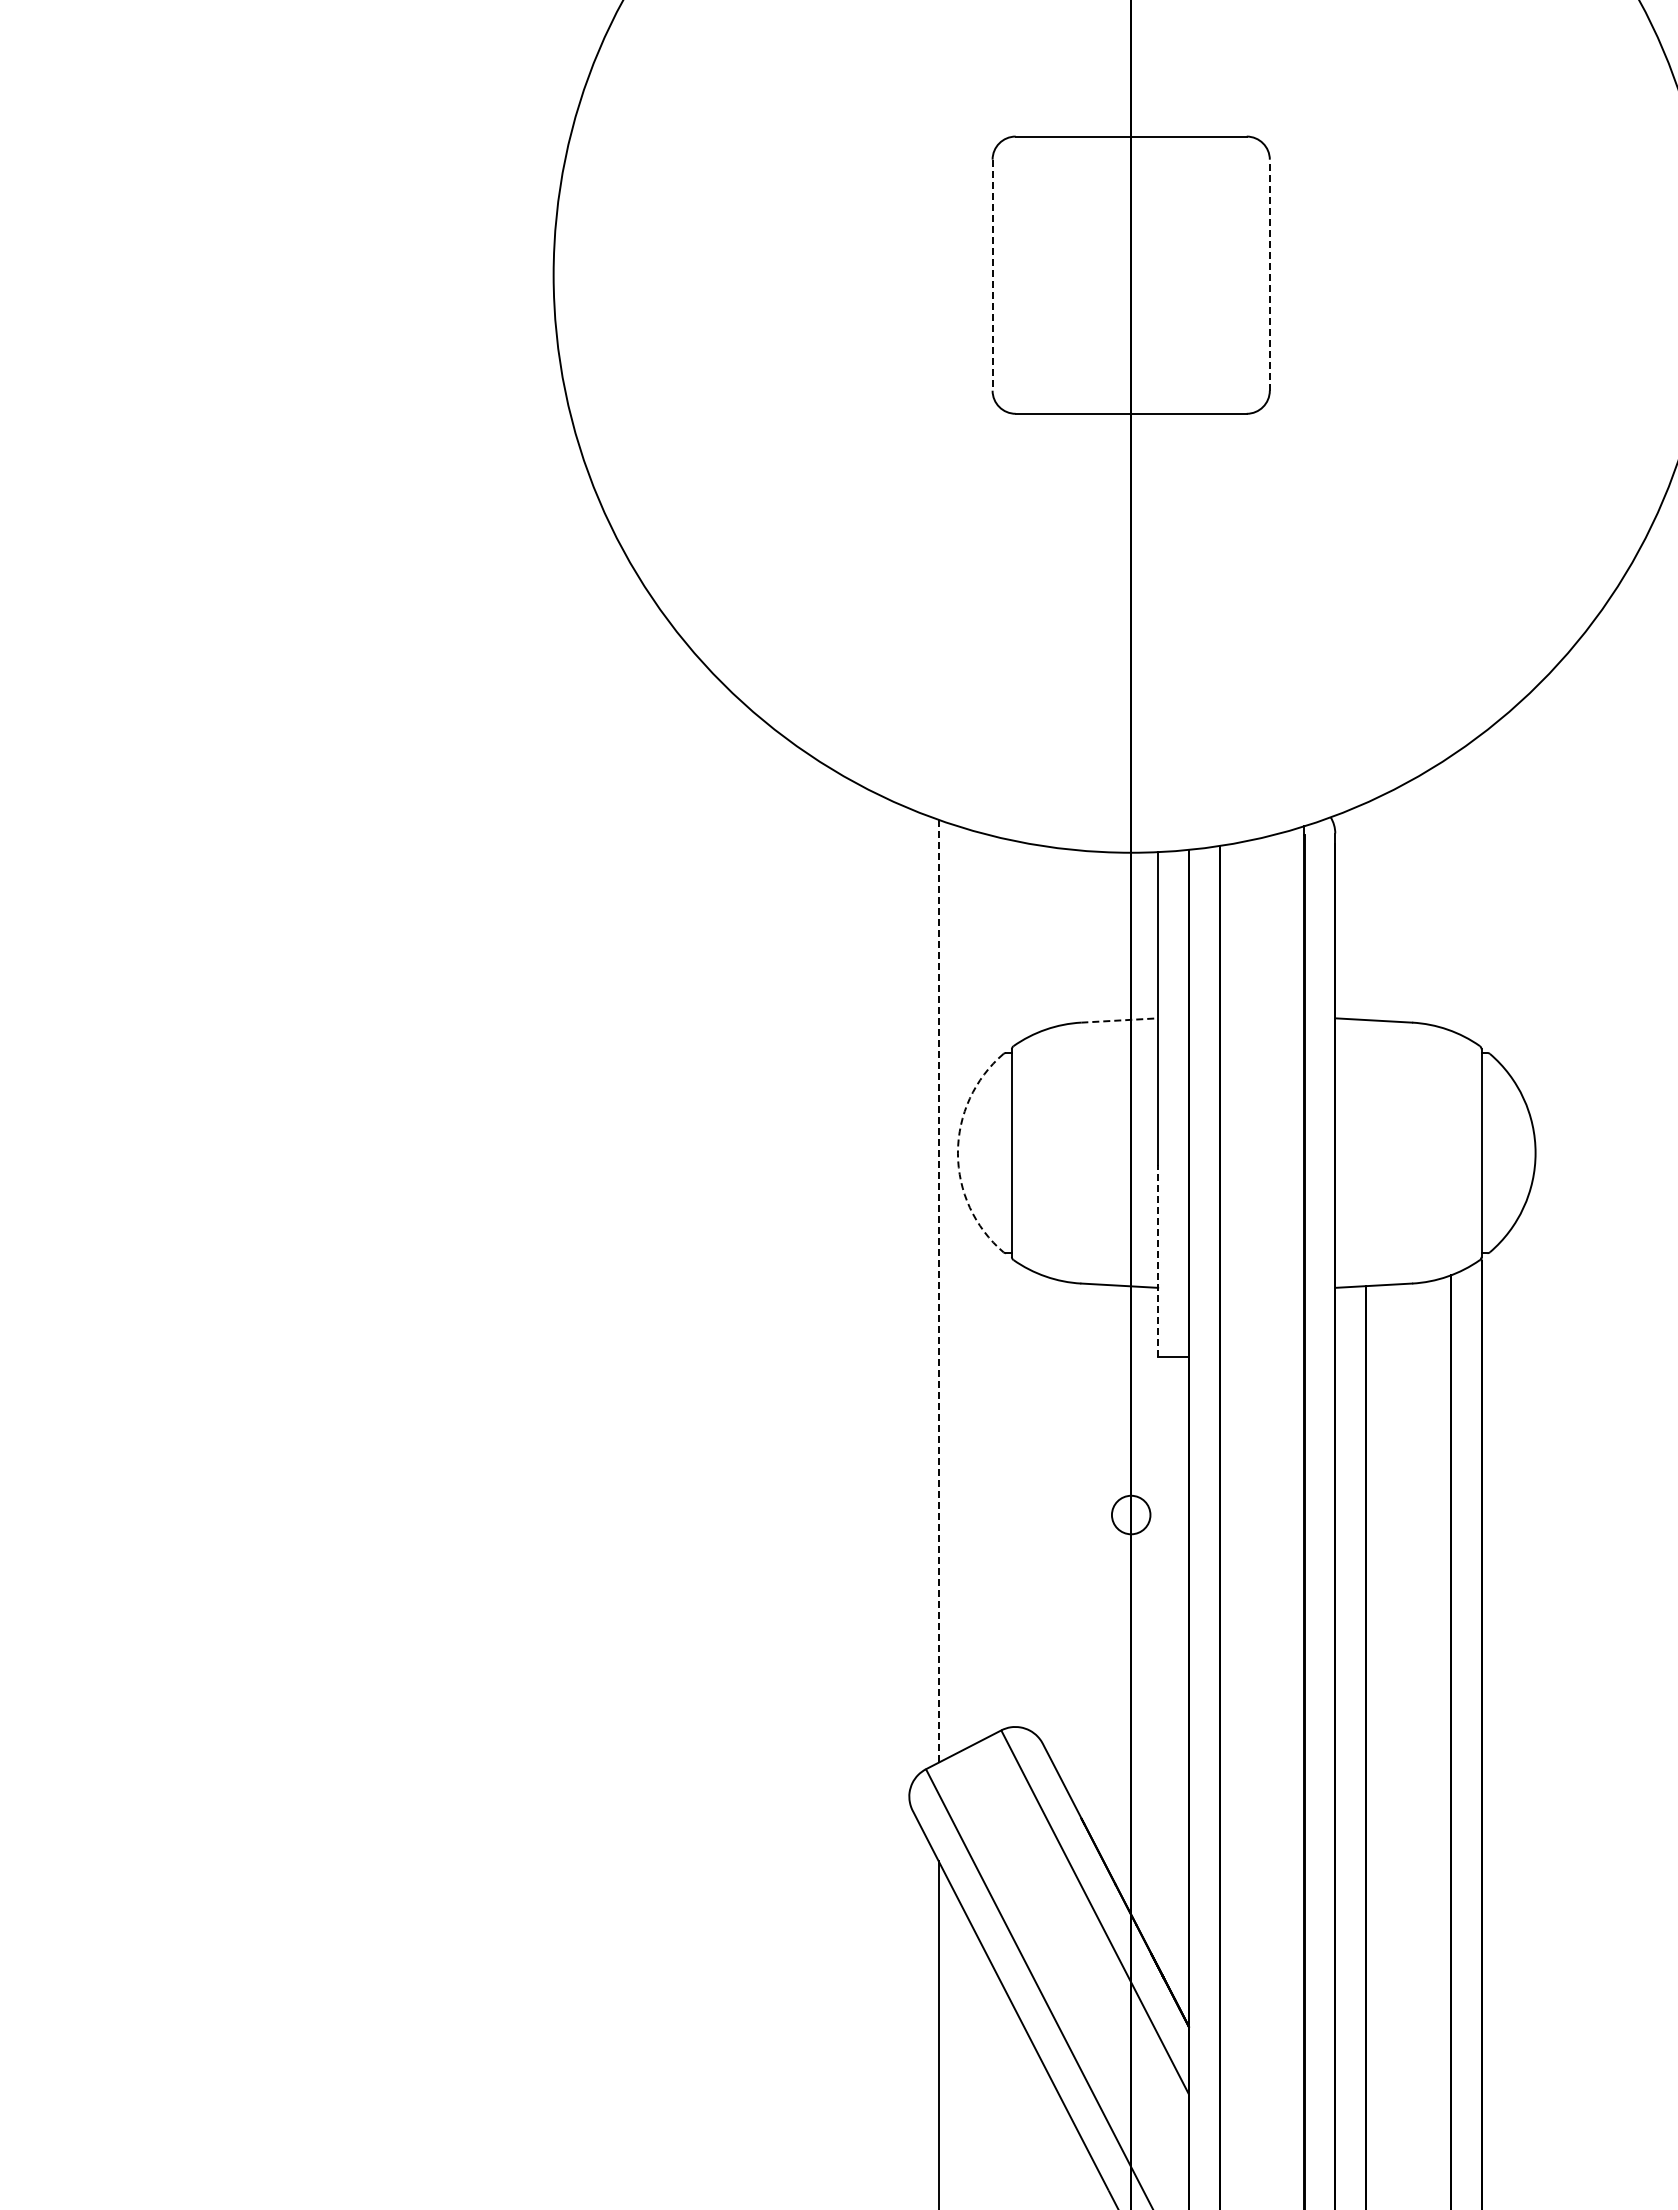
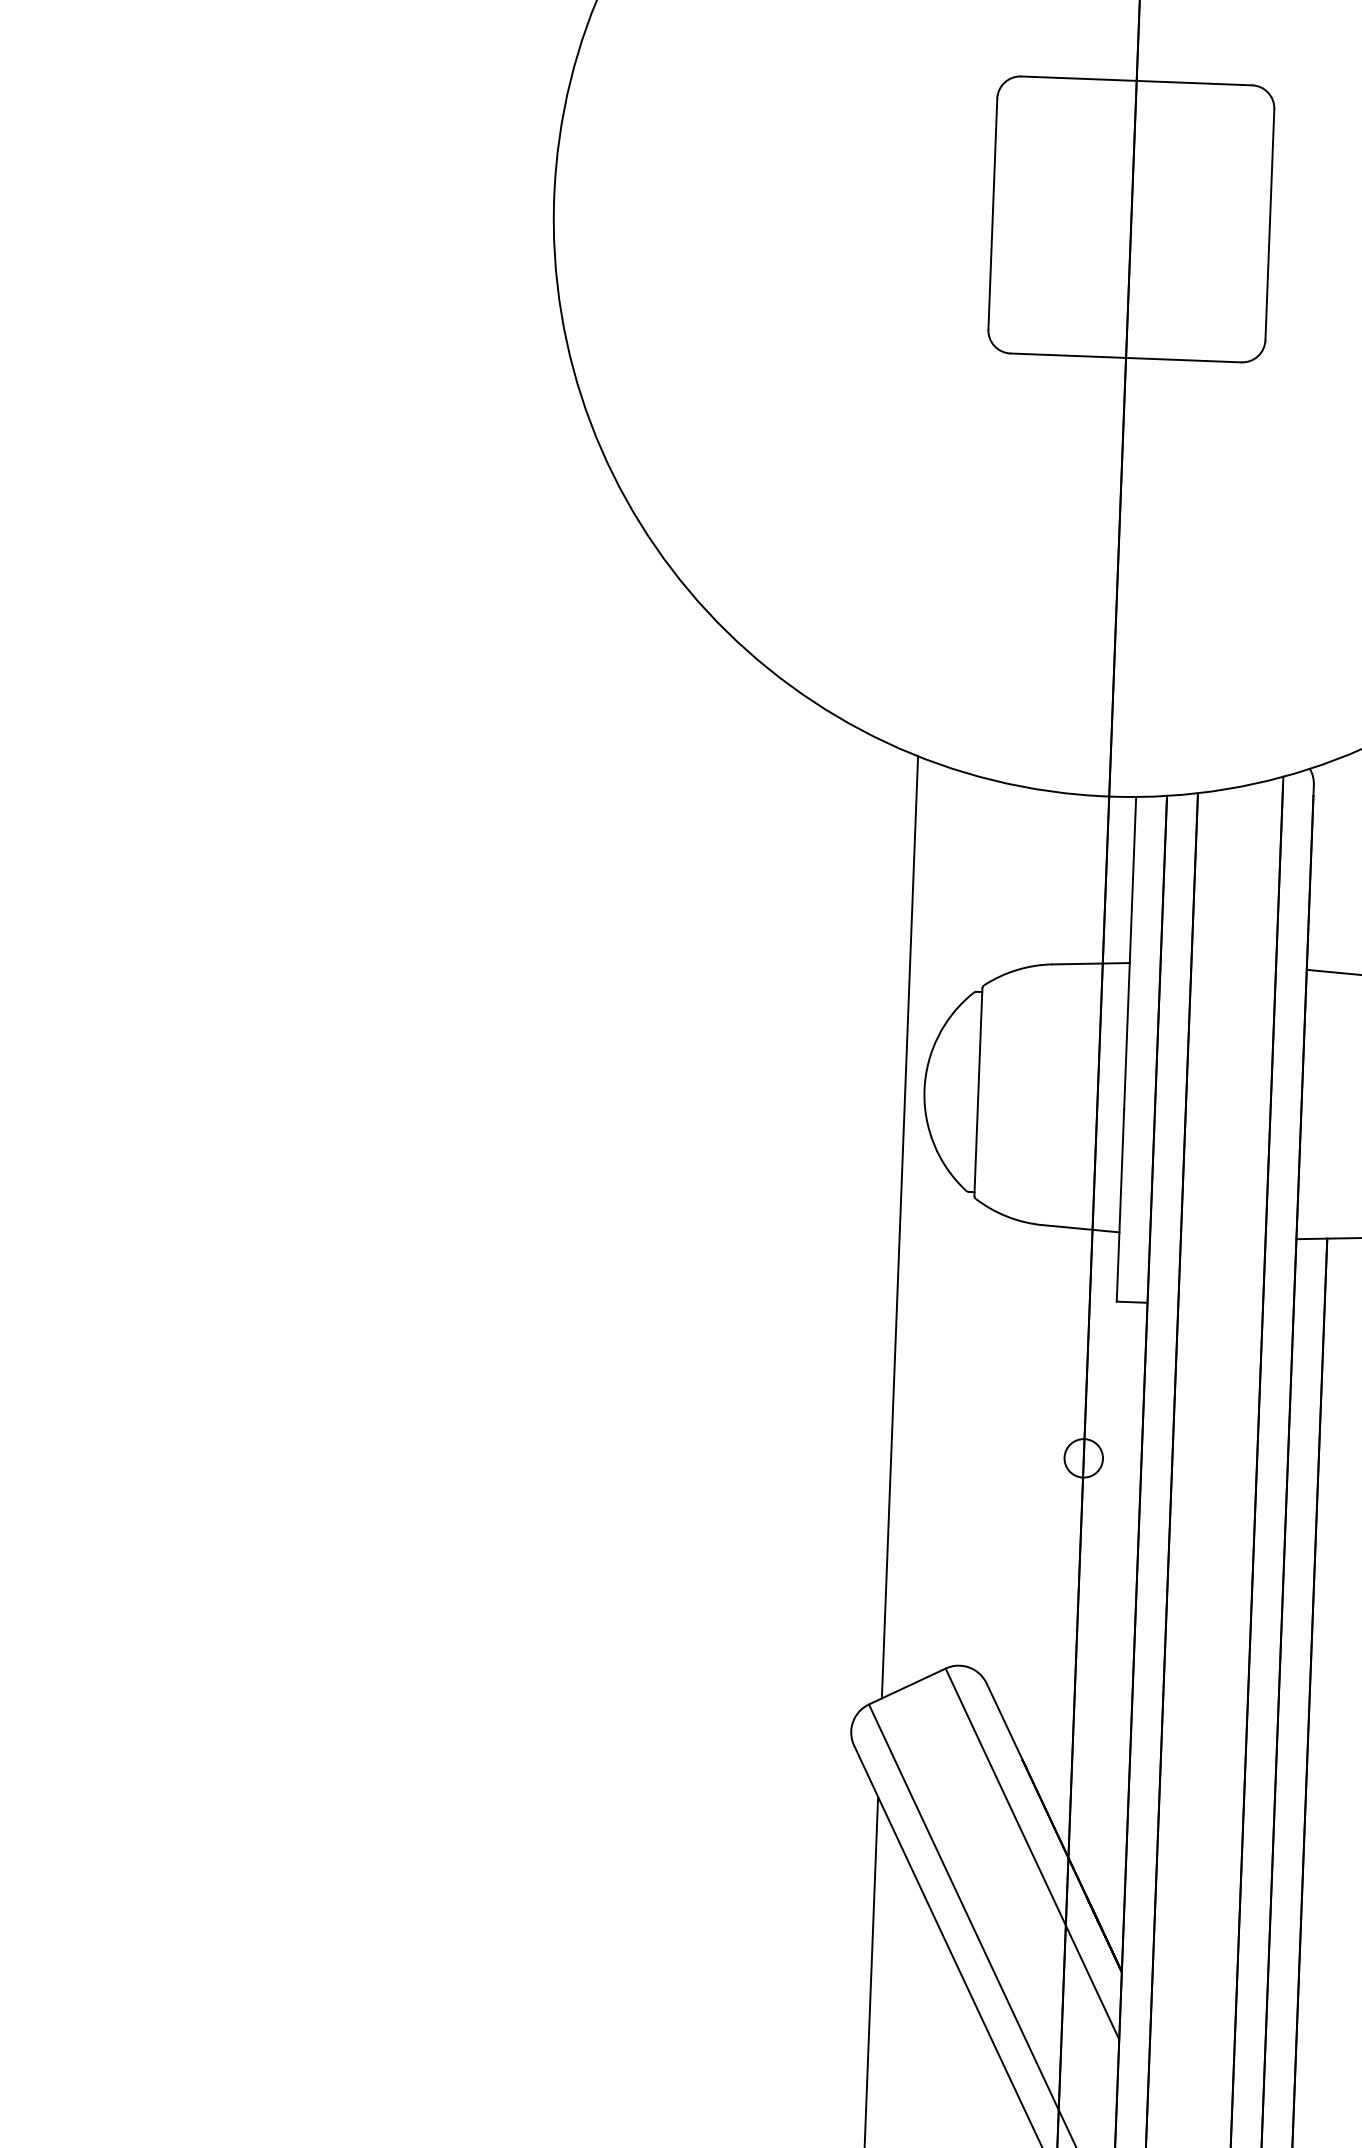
line: (992, 275) -> (992, 214), dashed -> solid
line: (1269, 275) -> (1269, 225), dashed -> solid
line: (1120, 1020) -> (1092, 963), dashed -> solid
arc: (957, 1153) -> (924, 1090), dashed -> solid
line: (1158, 1260) -> (1120, 1205), dashed -> solid
line: (938, 1291) -> (899, 1227), dashed -> solid

